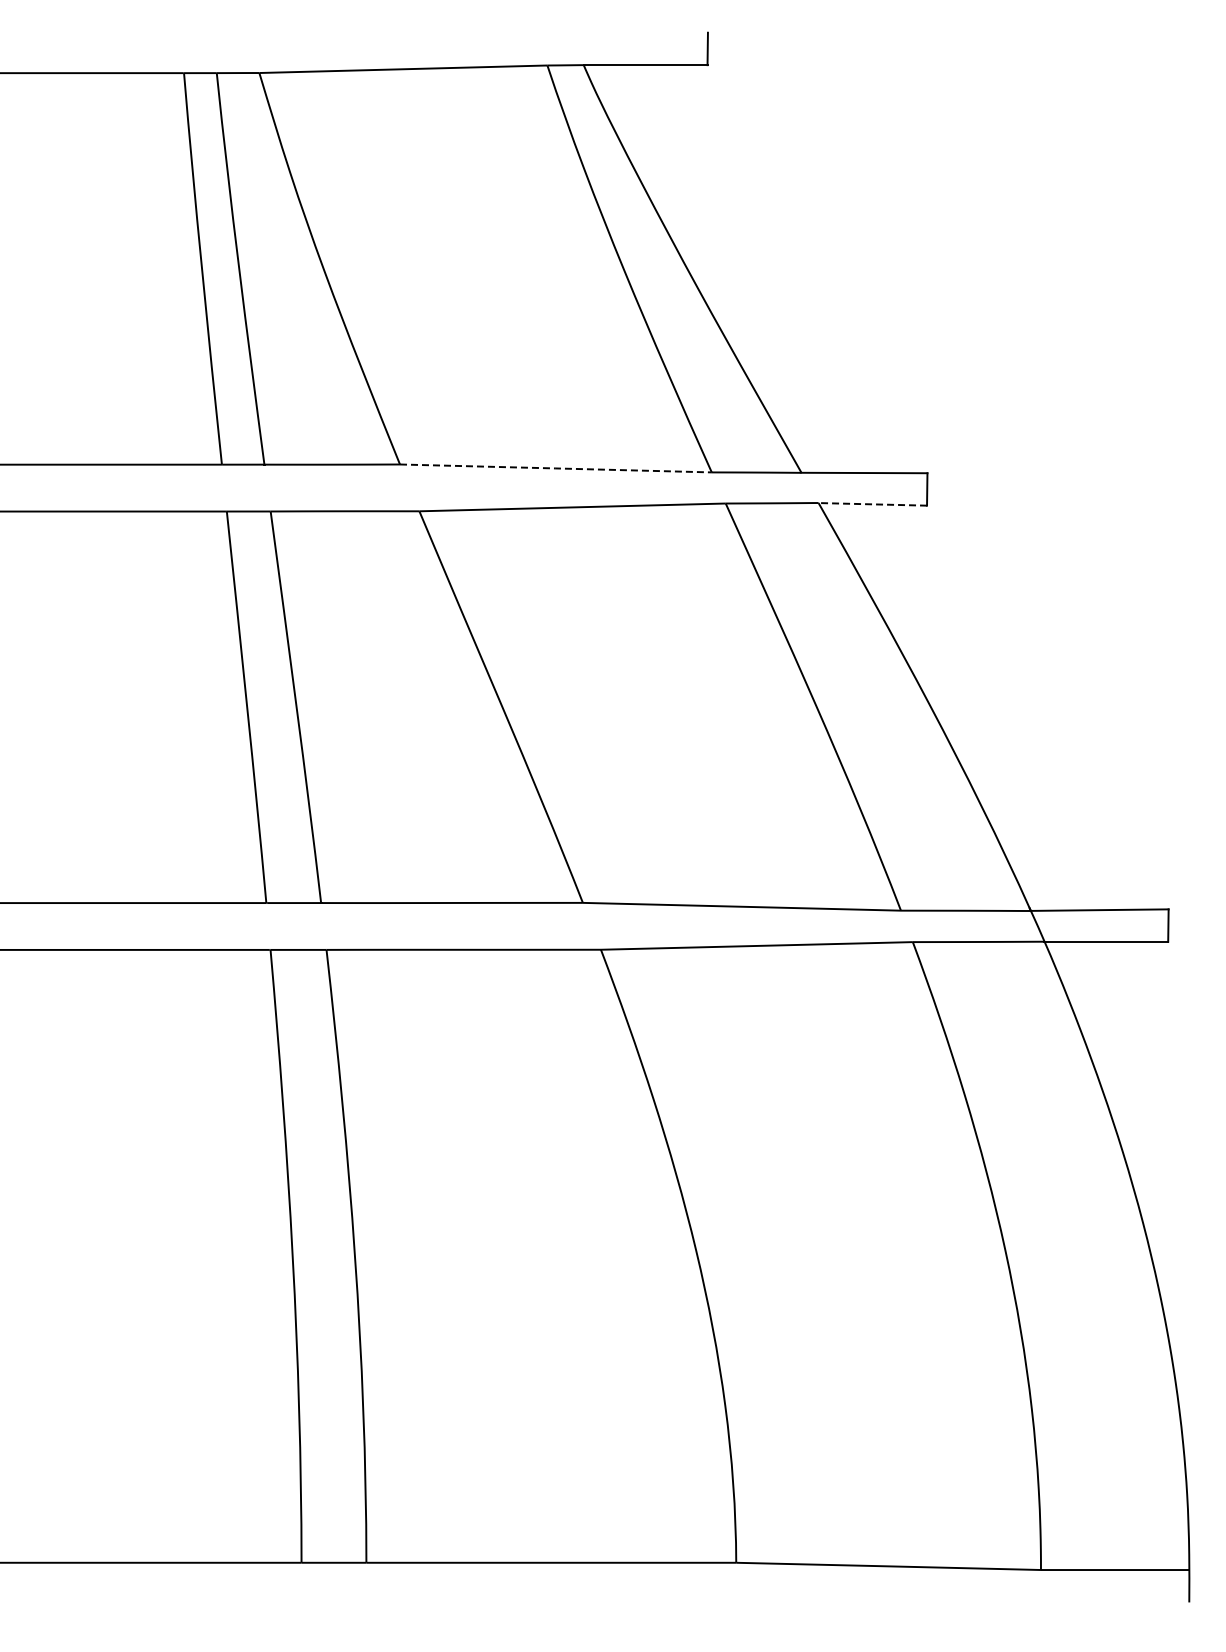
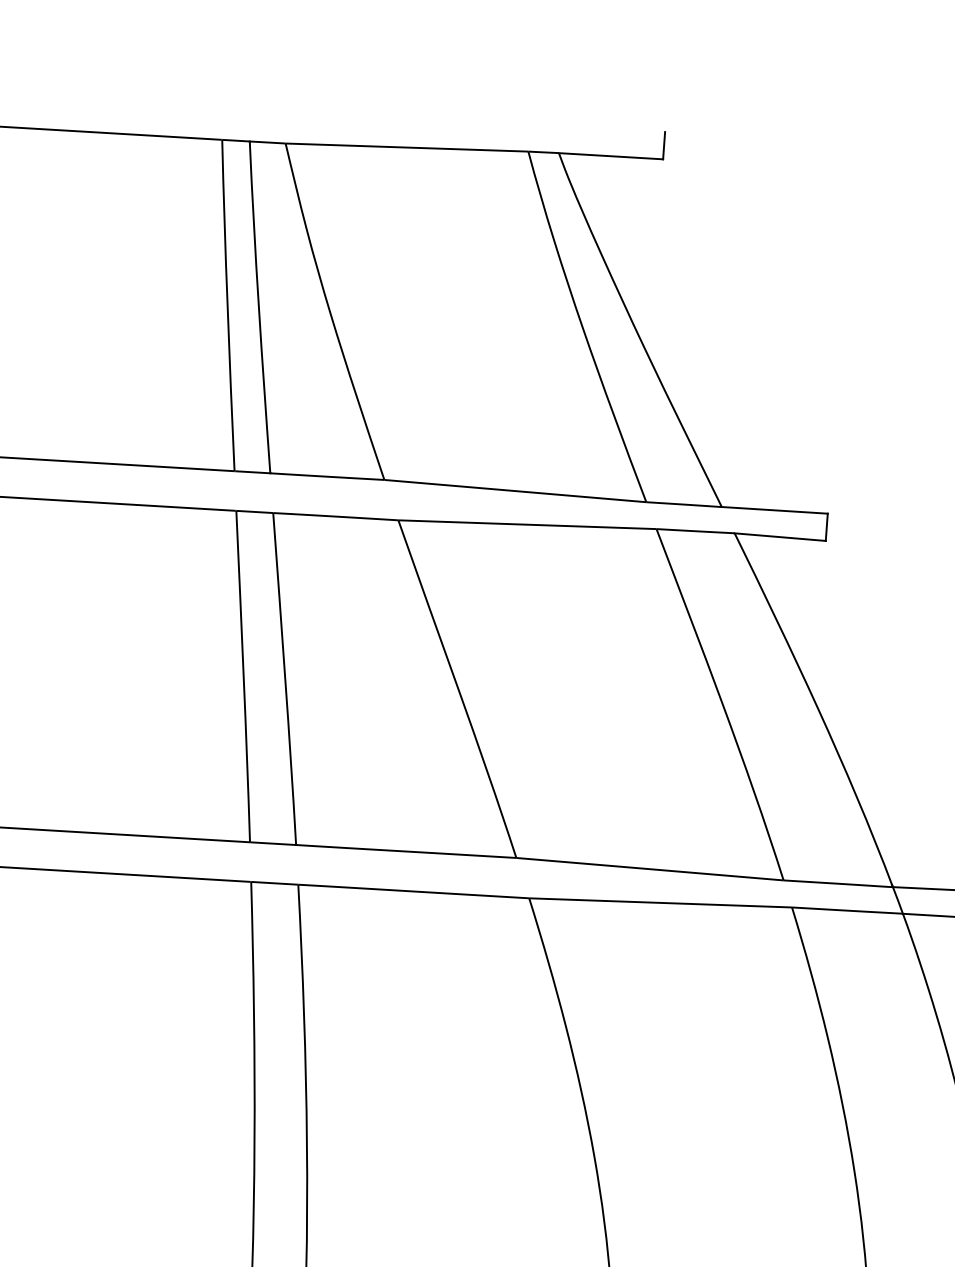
line: (555, 468) -> (515, 491), dashed -> solid
line: (872, 504) -> (779, 537), dashed -> solid

